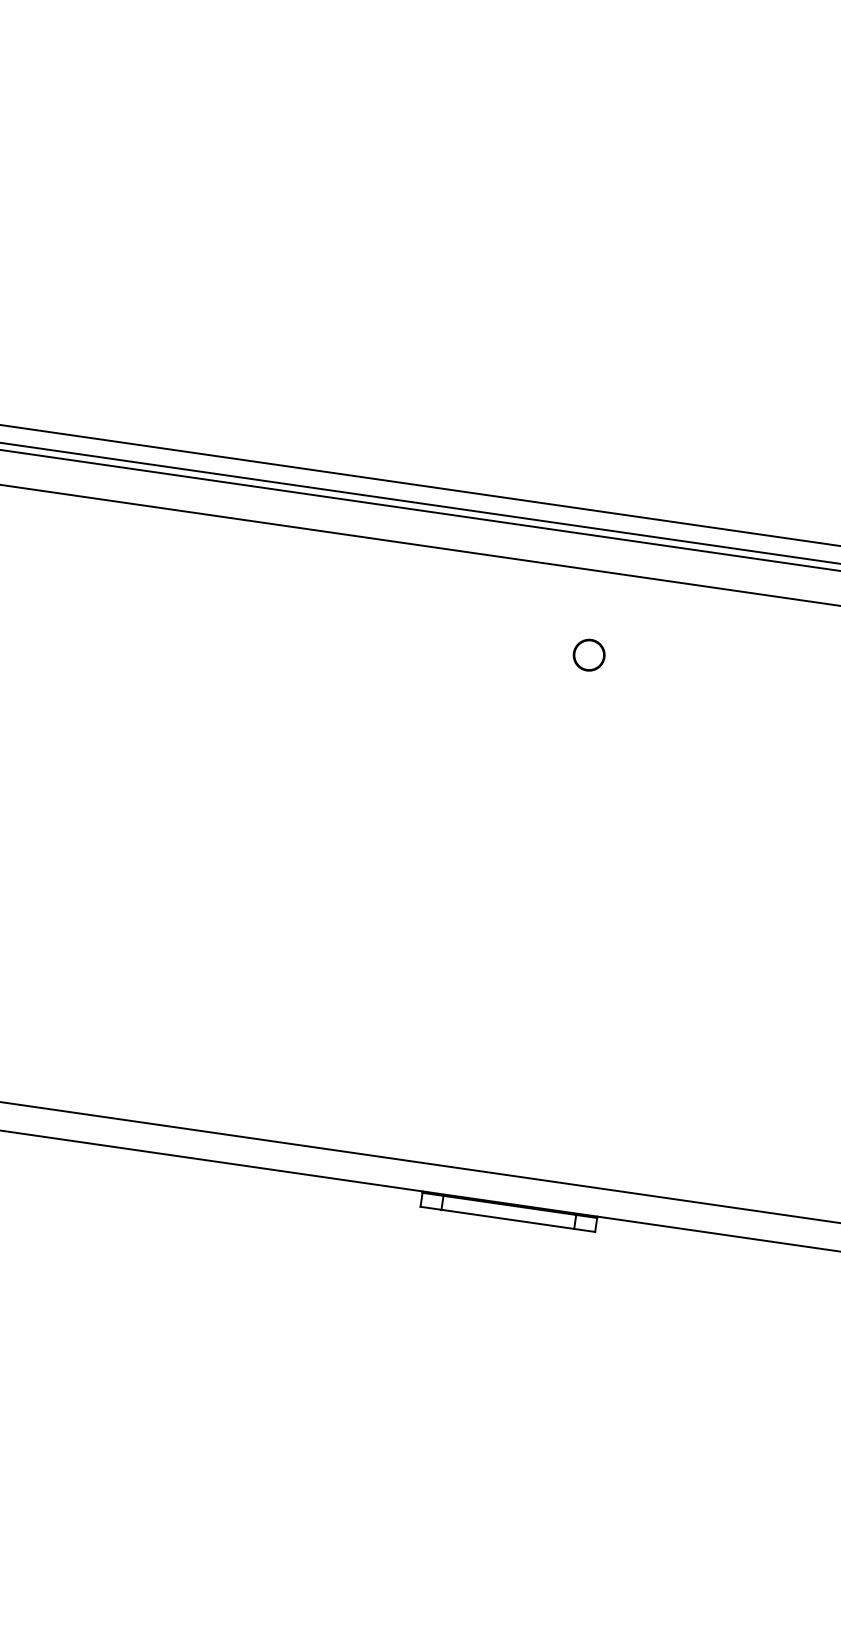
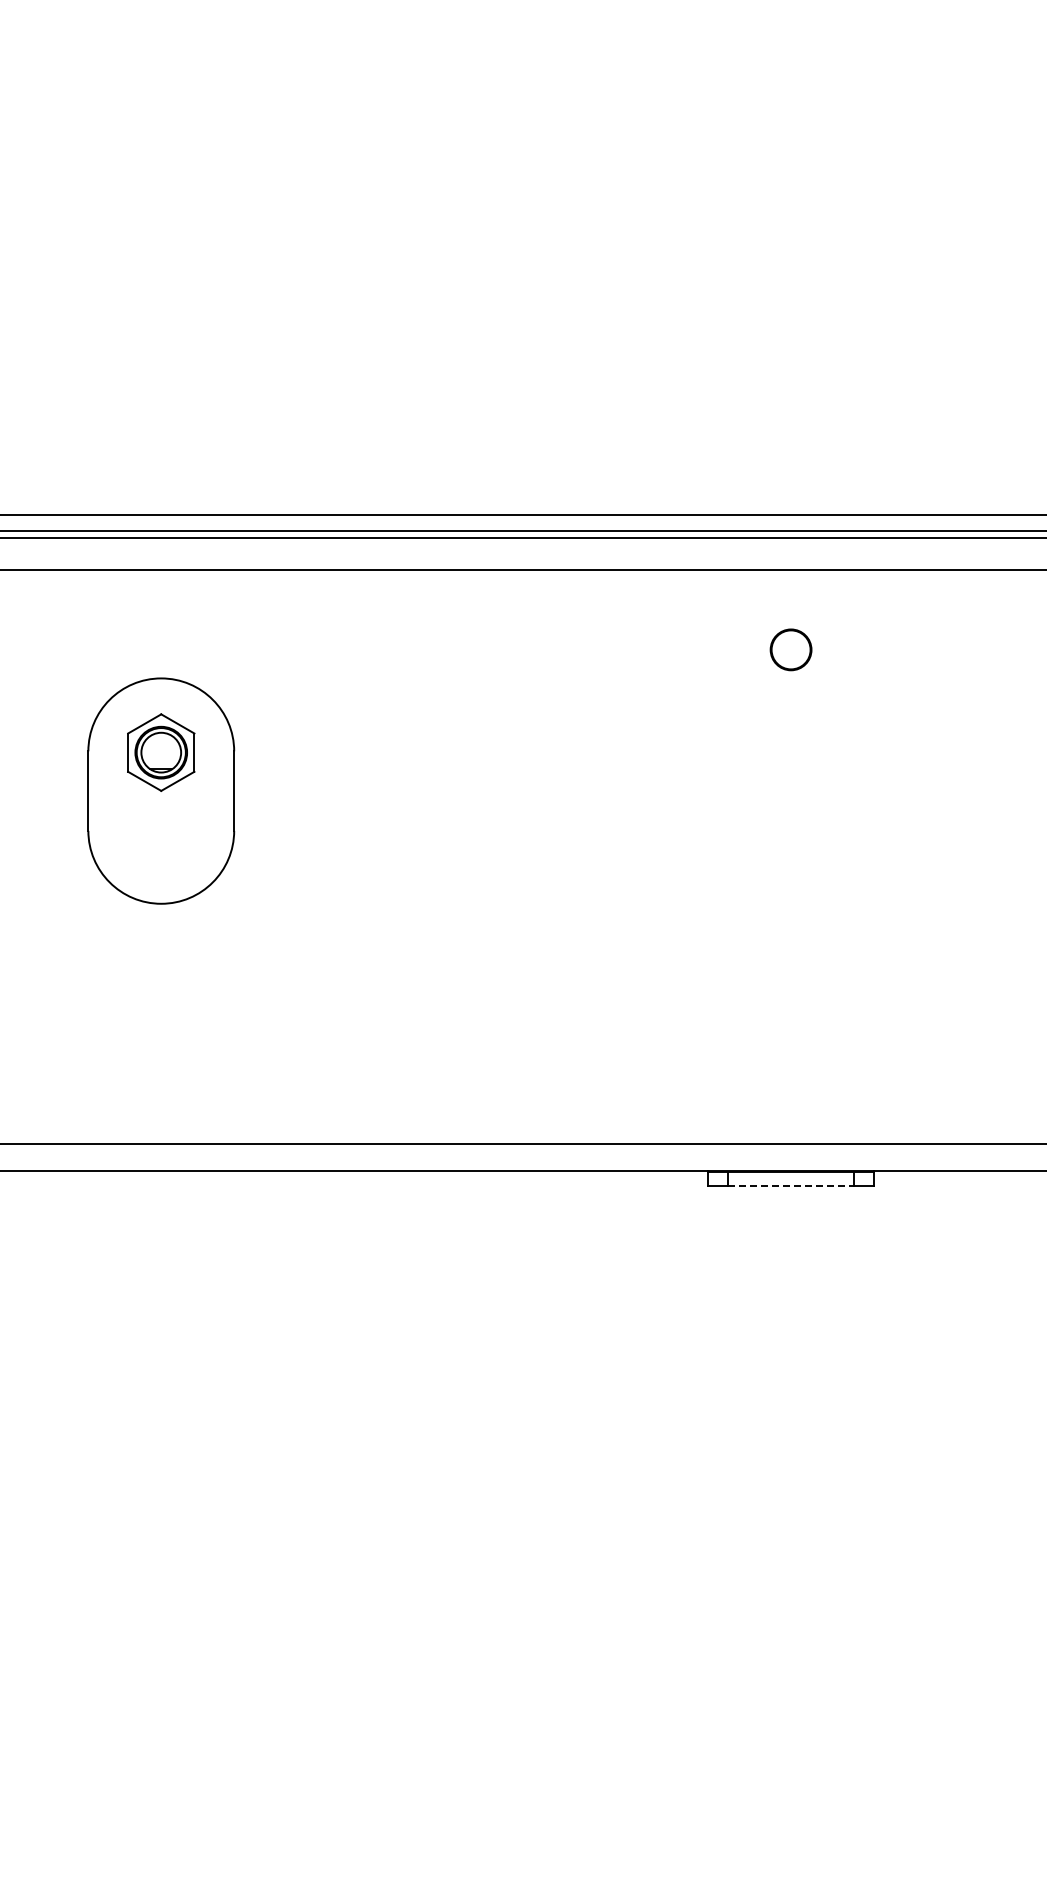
circle: (588, 654) -> (790, 649), size x1.4
line: (508, 1219) -> (791, 1185), solid -> dashed

